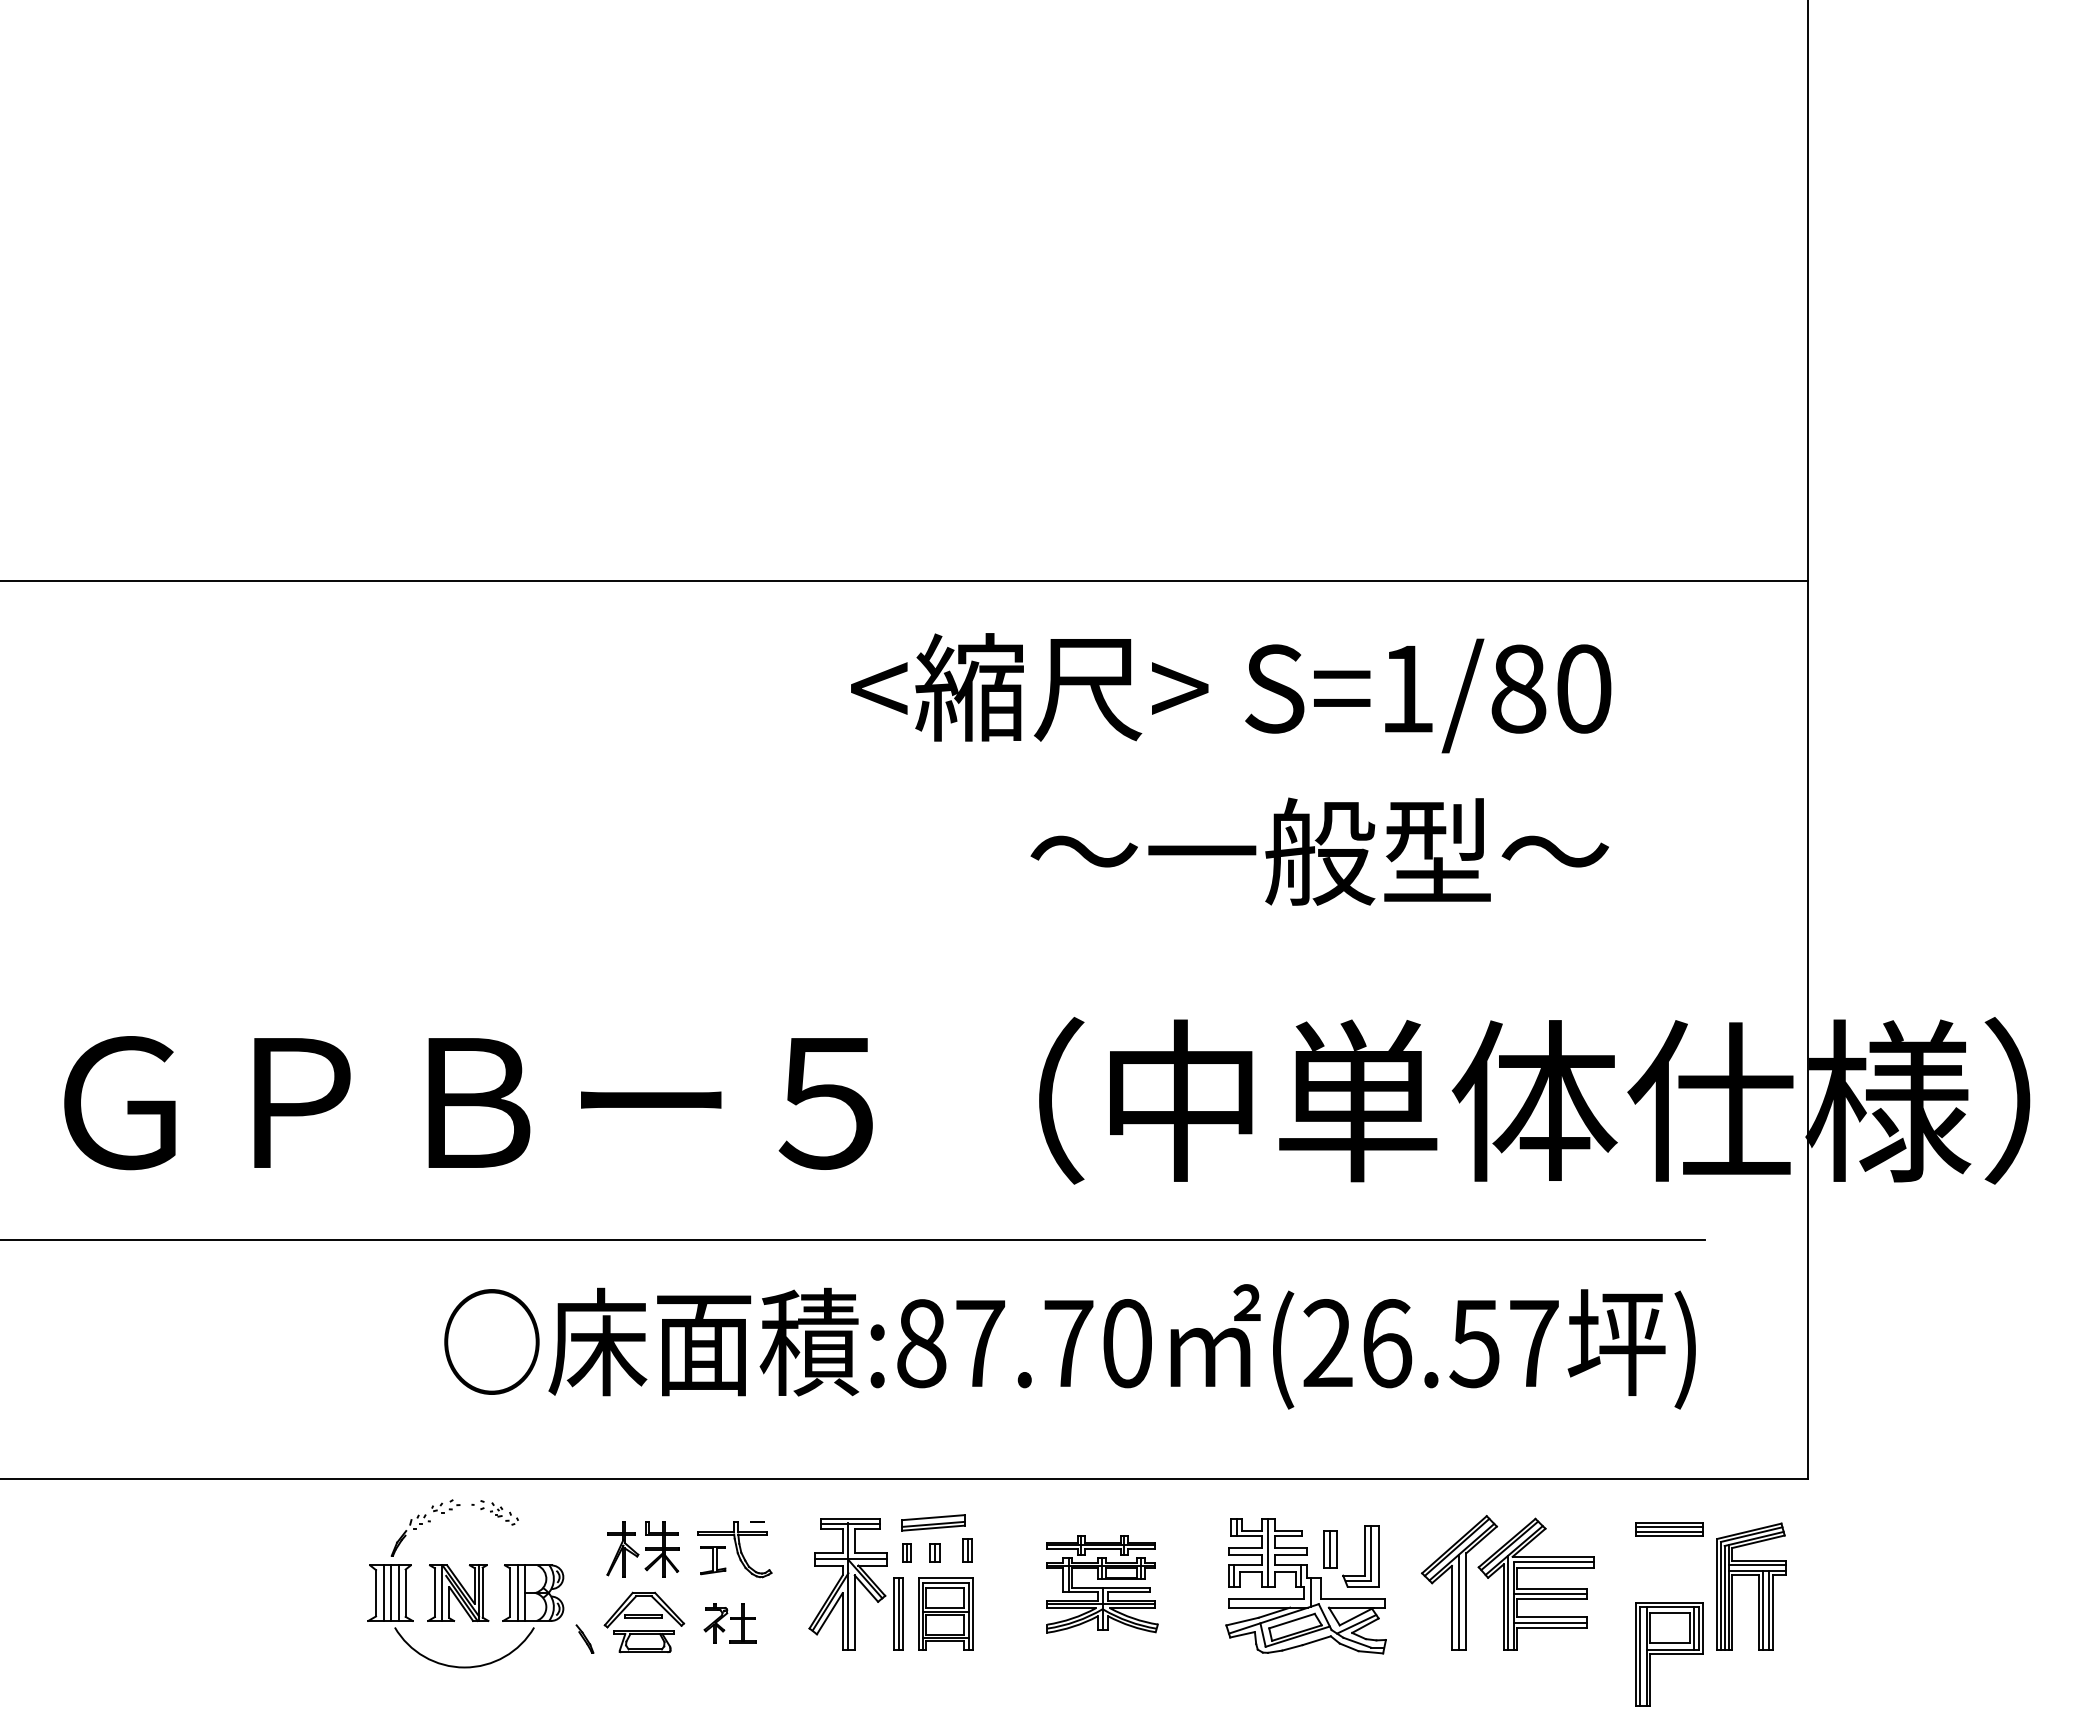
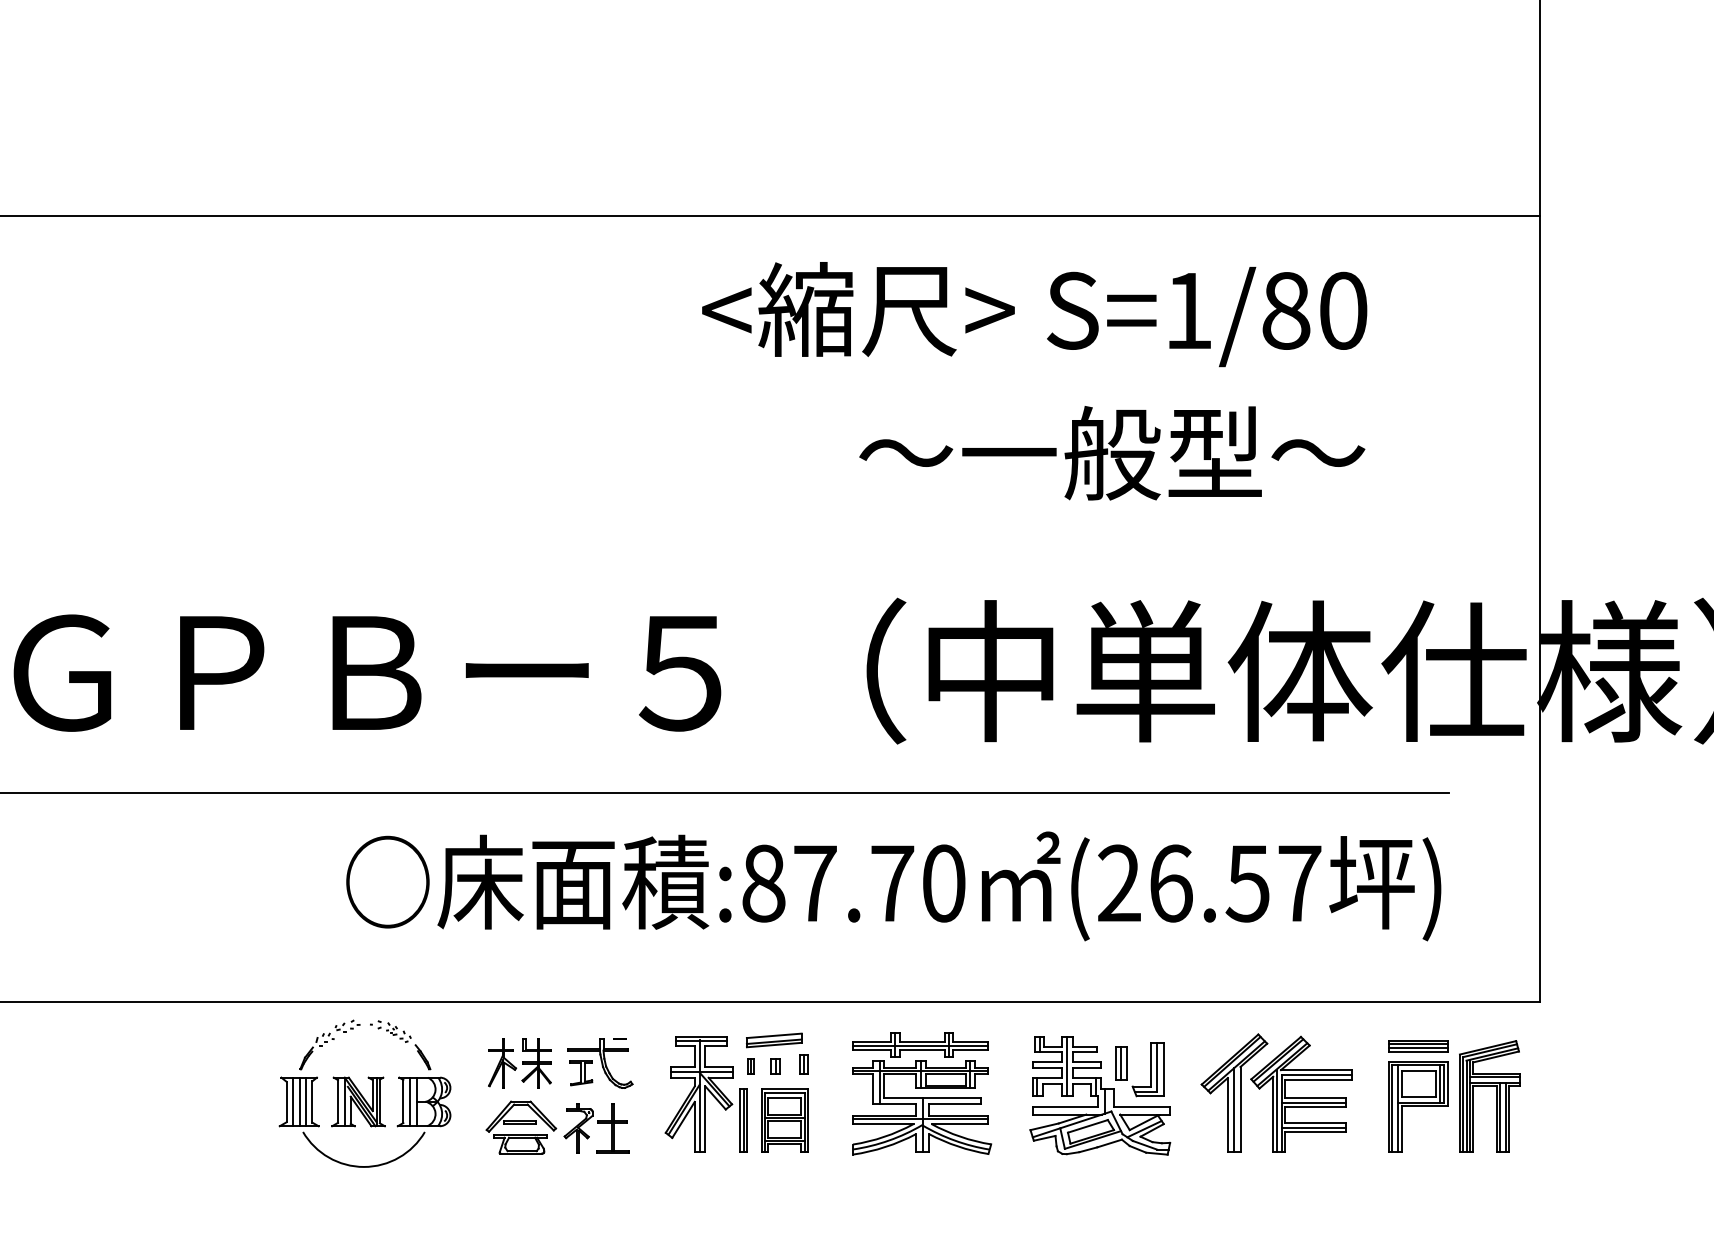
part: (1102, 1584) -> (922, 1094), size x1.43
part: (729, 1623) -> (595, 1128), size x1.43
part: (584, 1638) -> (422, 1056), moved
part: (1669, 1654) -> (1418, 1106), moved

